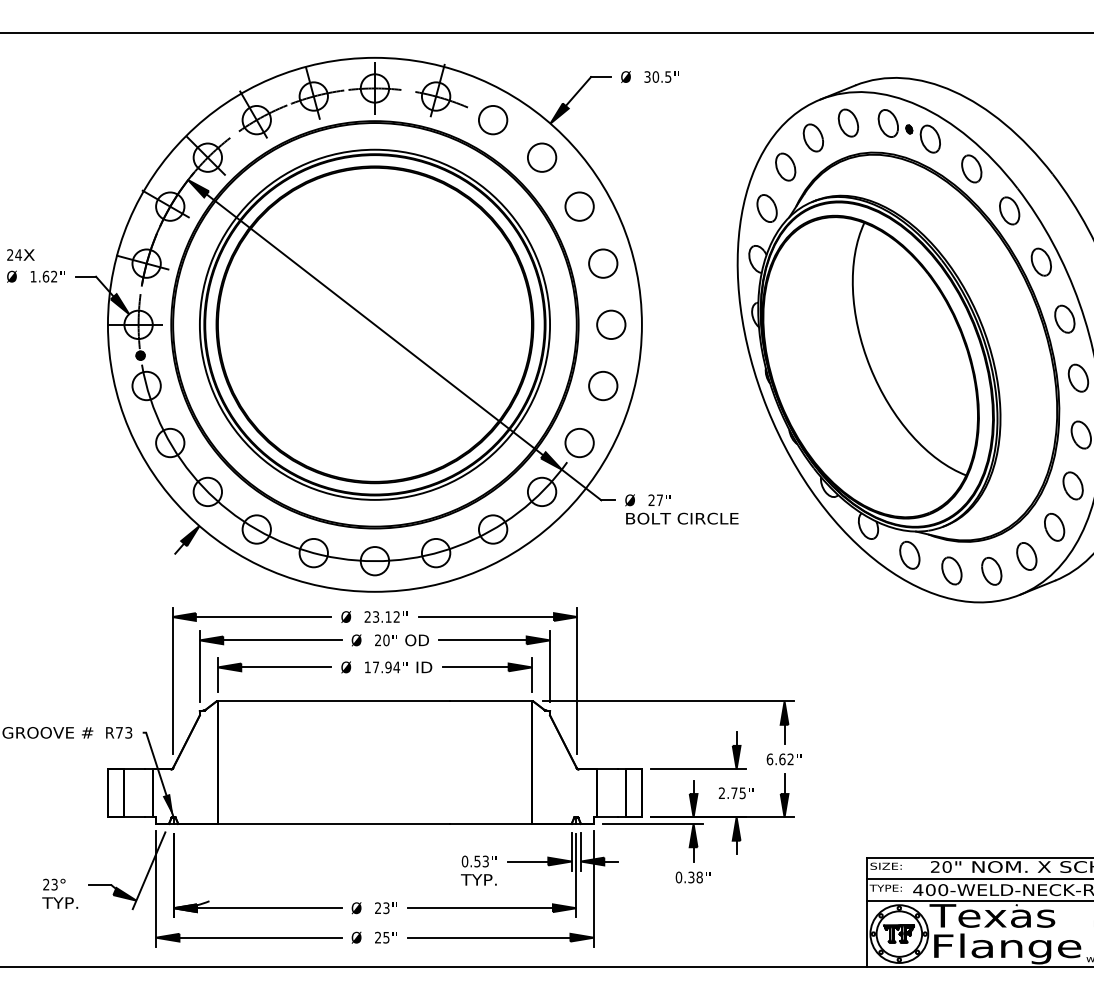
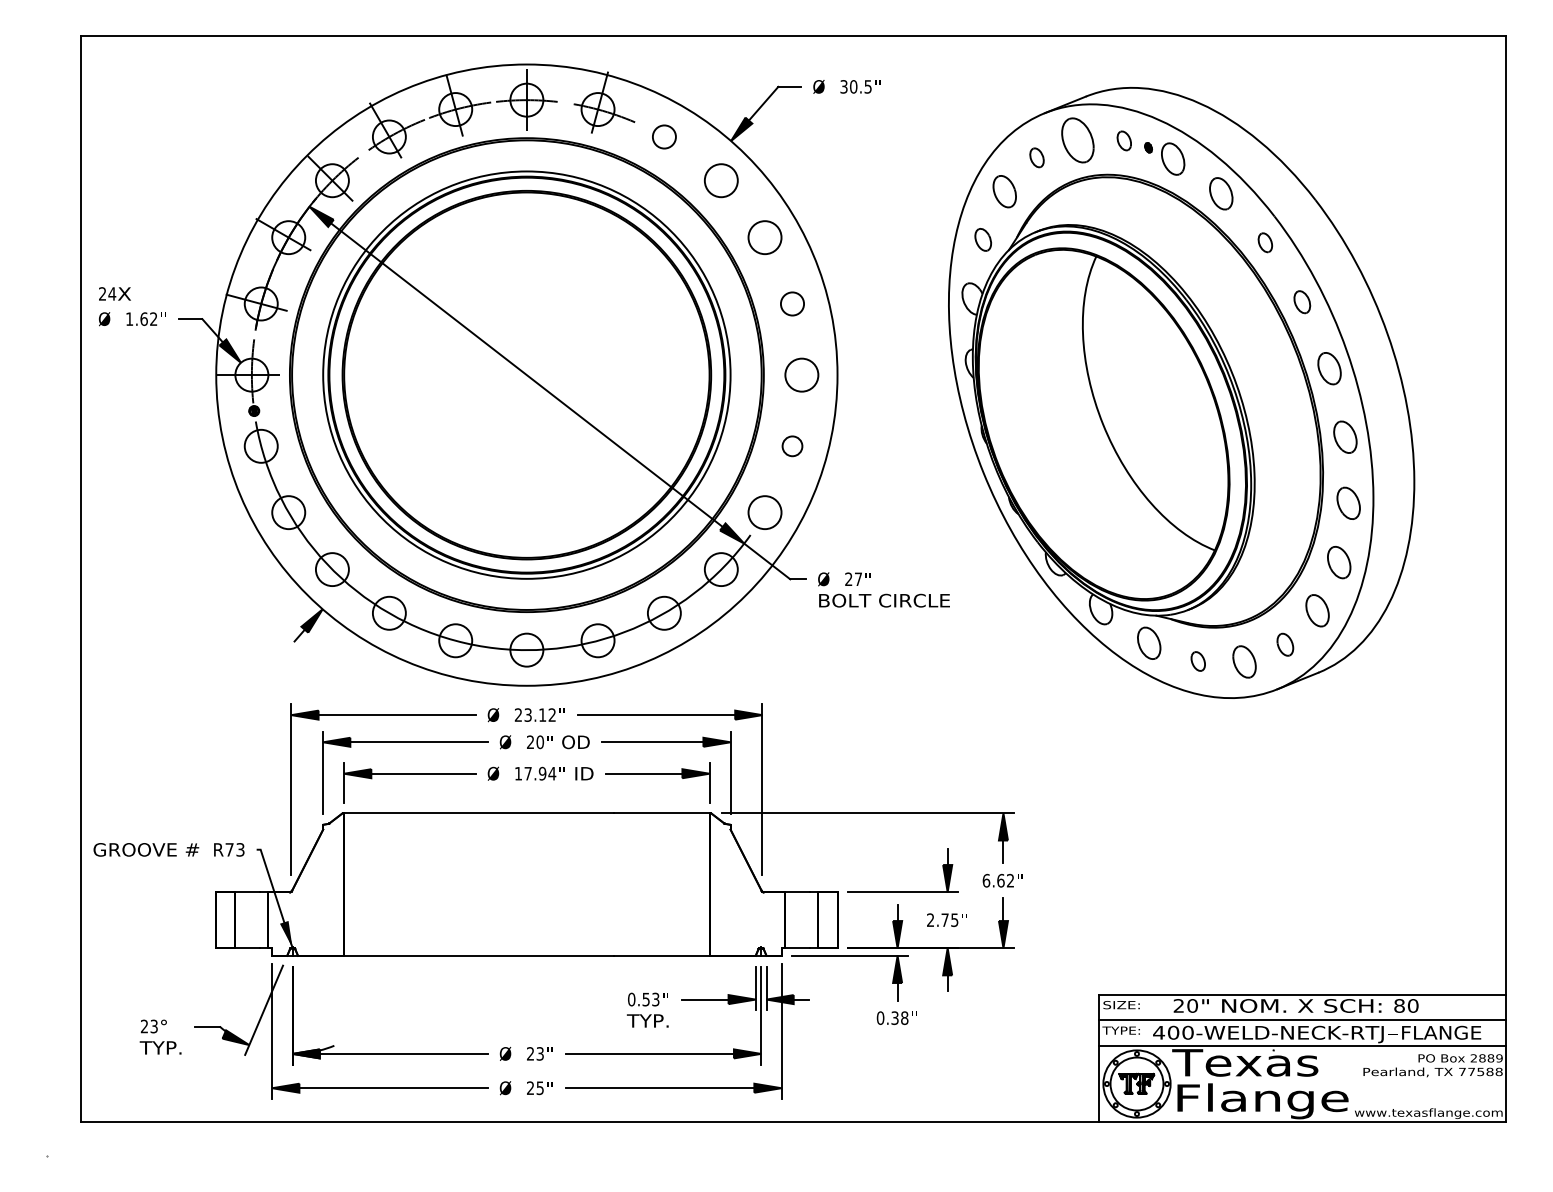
circle: (493, 119) -> (664, 136), size x0.7
part: (848, 123) -> (1077, 140), size x1.4
part: (888, 123) -> (1124, 140), size x0.6
part: (812, 137) -> (1036, 157), size x0.6
part: (767, 208) -> (983, 239), size x0.7
part: (1009, 210) -> (1265, 242), size x0.6
part: (1041, 261) -> (1302, 301), size x0.7
circle: (603, 263) -> (792, 303), size x0.7
circle: (603, 385) -> (792, 445), size x0.6
part: (1026, 556) -> (1285, 644), size x0.7
part: (952, 570) -> (1198, 661), size x0.6

